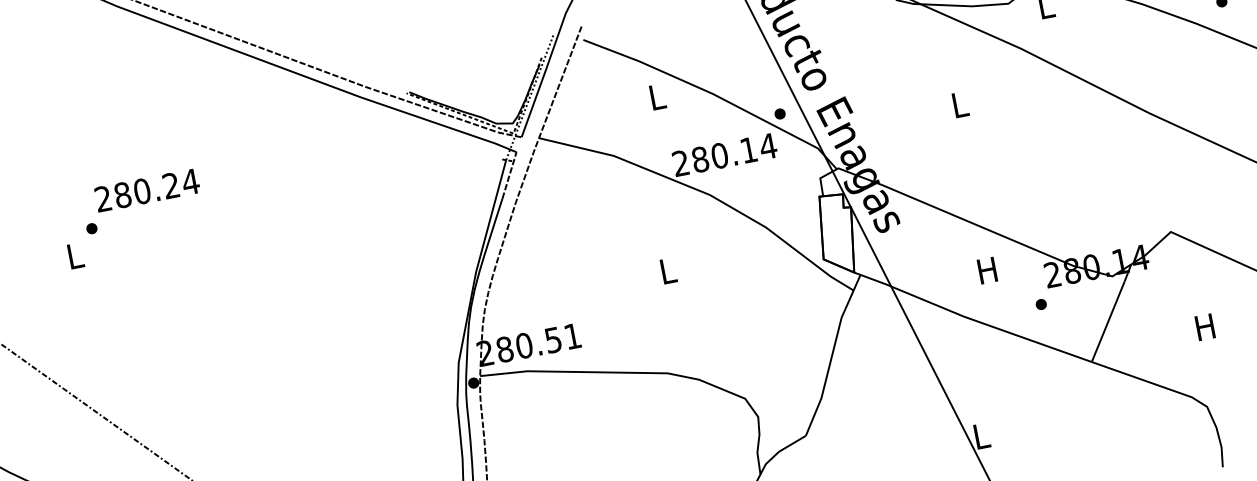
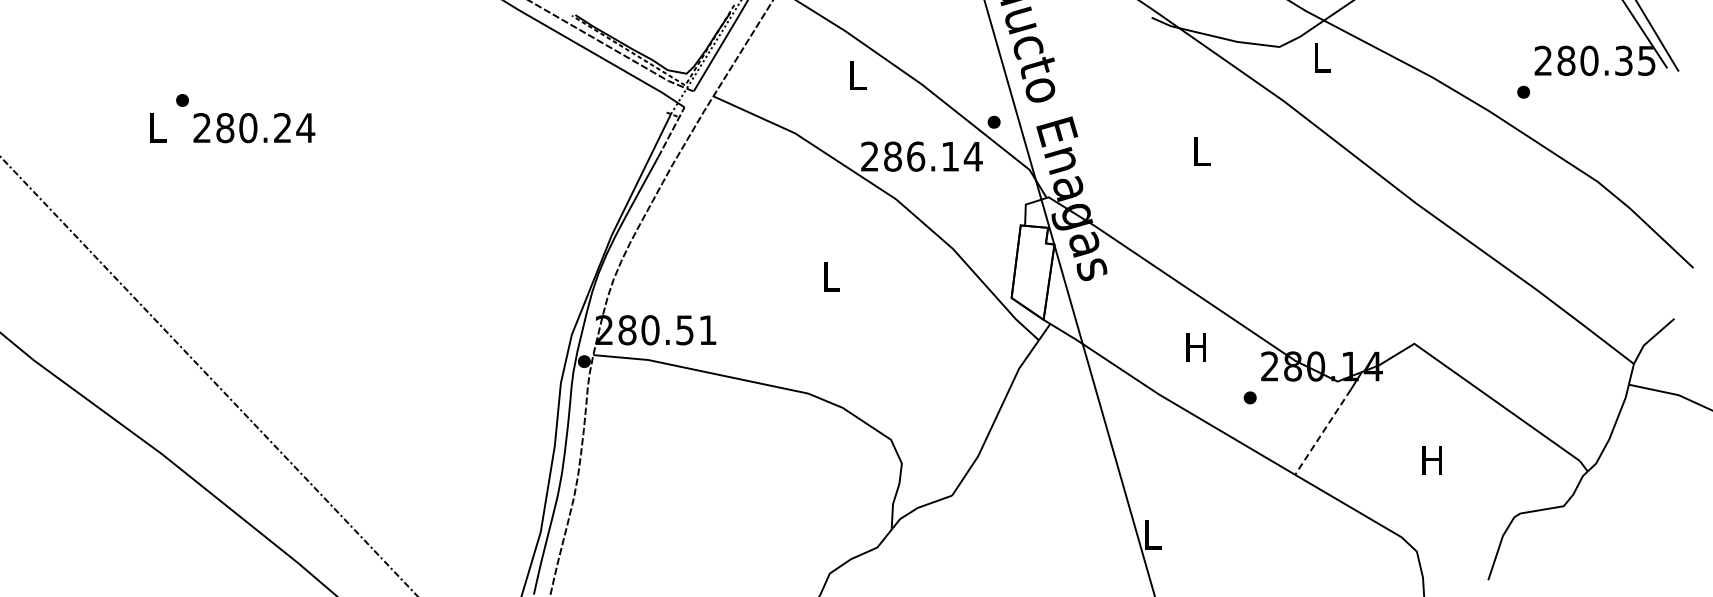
text: (720, 155) -> (916, 156), 280.14 -> 286.14
text: (147, 190) -> (254, 128), moved
line: (1107, 321) -> (1322, 432), solid -> dashed

